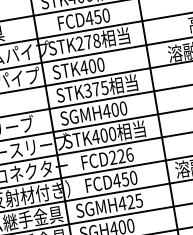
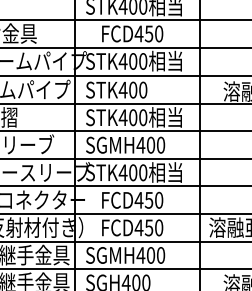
text: (87, 42) -> (132, 61), STK278 -> STK400
text: (95, 89) -> (132, 117), STK375 -> STK400
text: (120, 155) -> (148, 199), FCD226 -> FCD450
text: (134, 201) -> (155, 255), SGMH425 -> SGMH400

